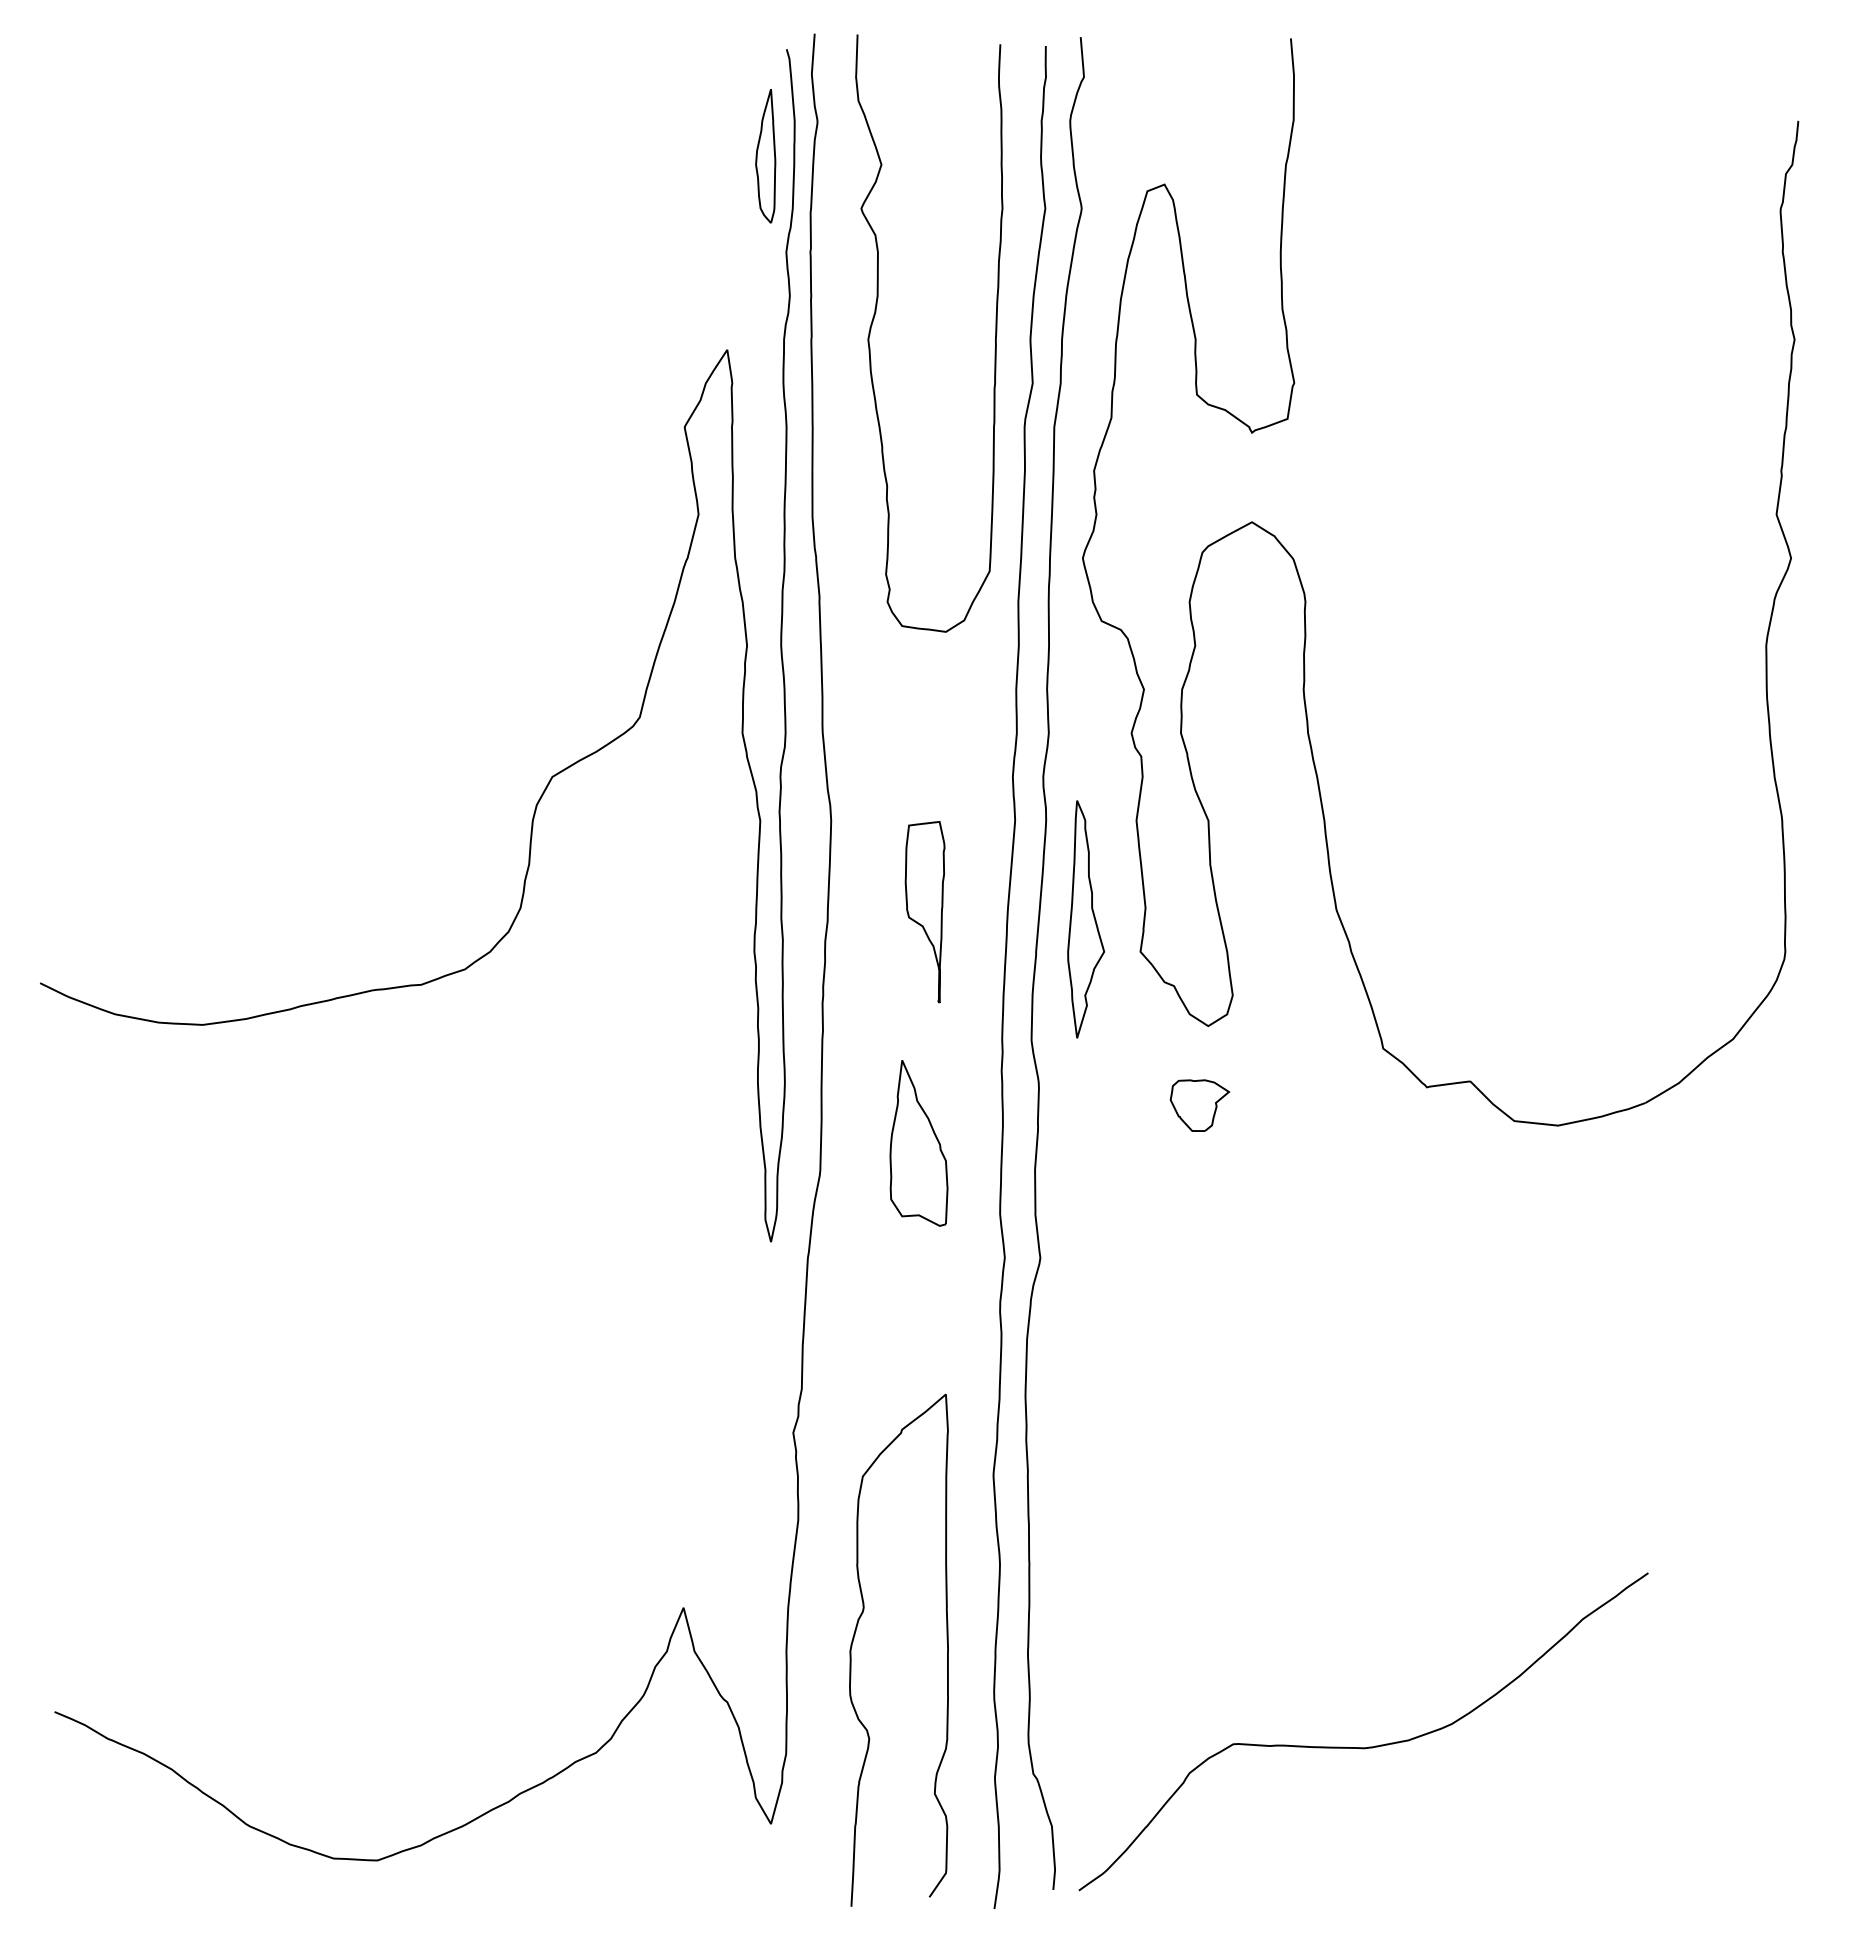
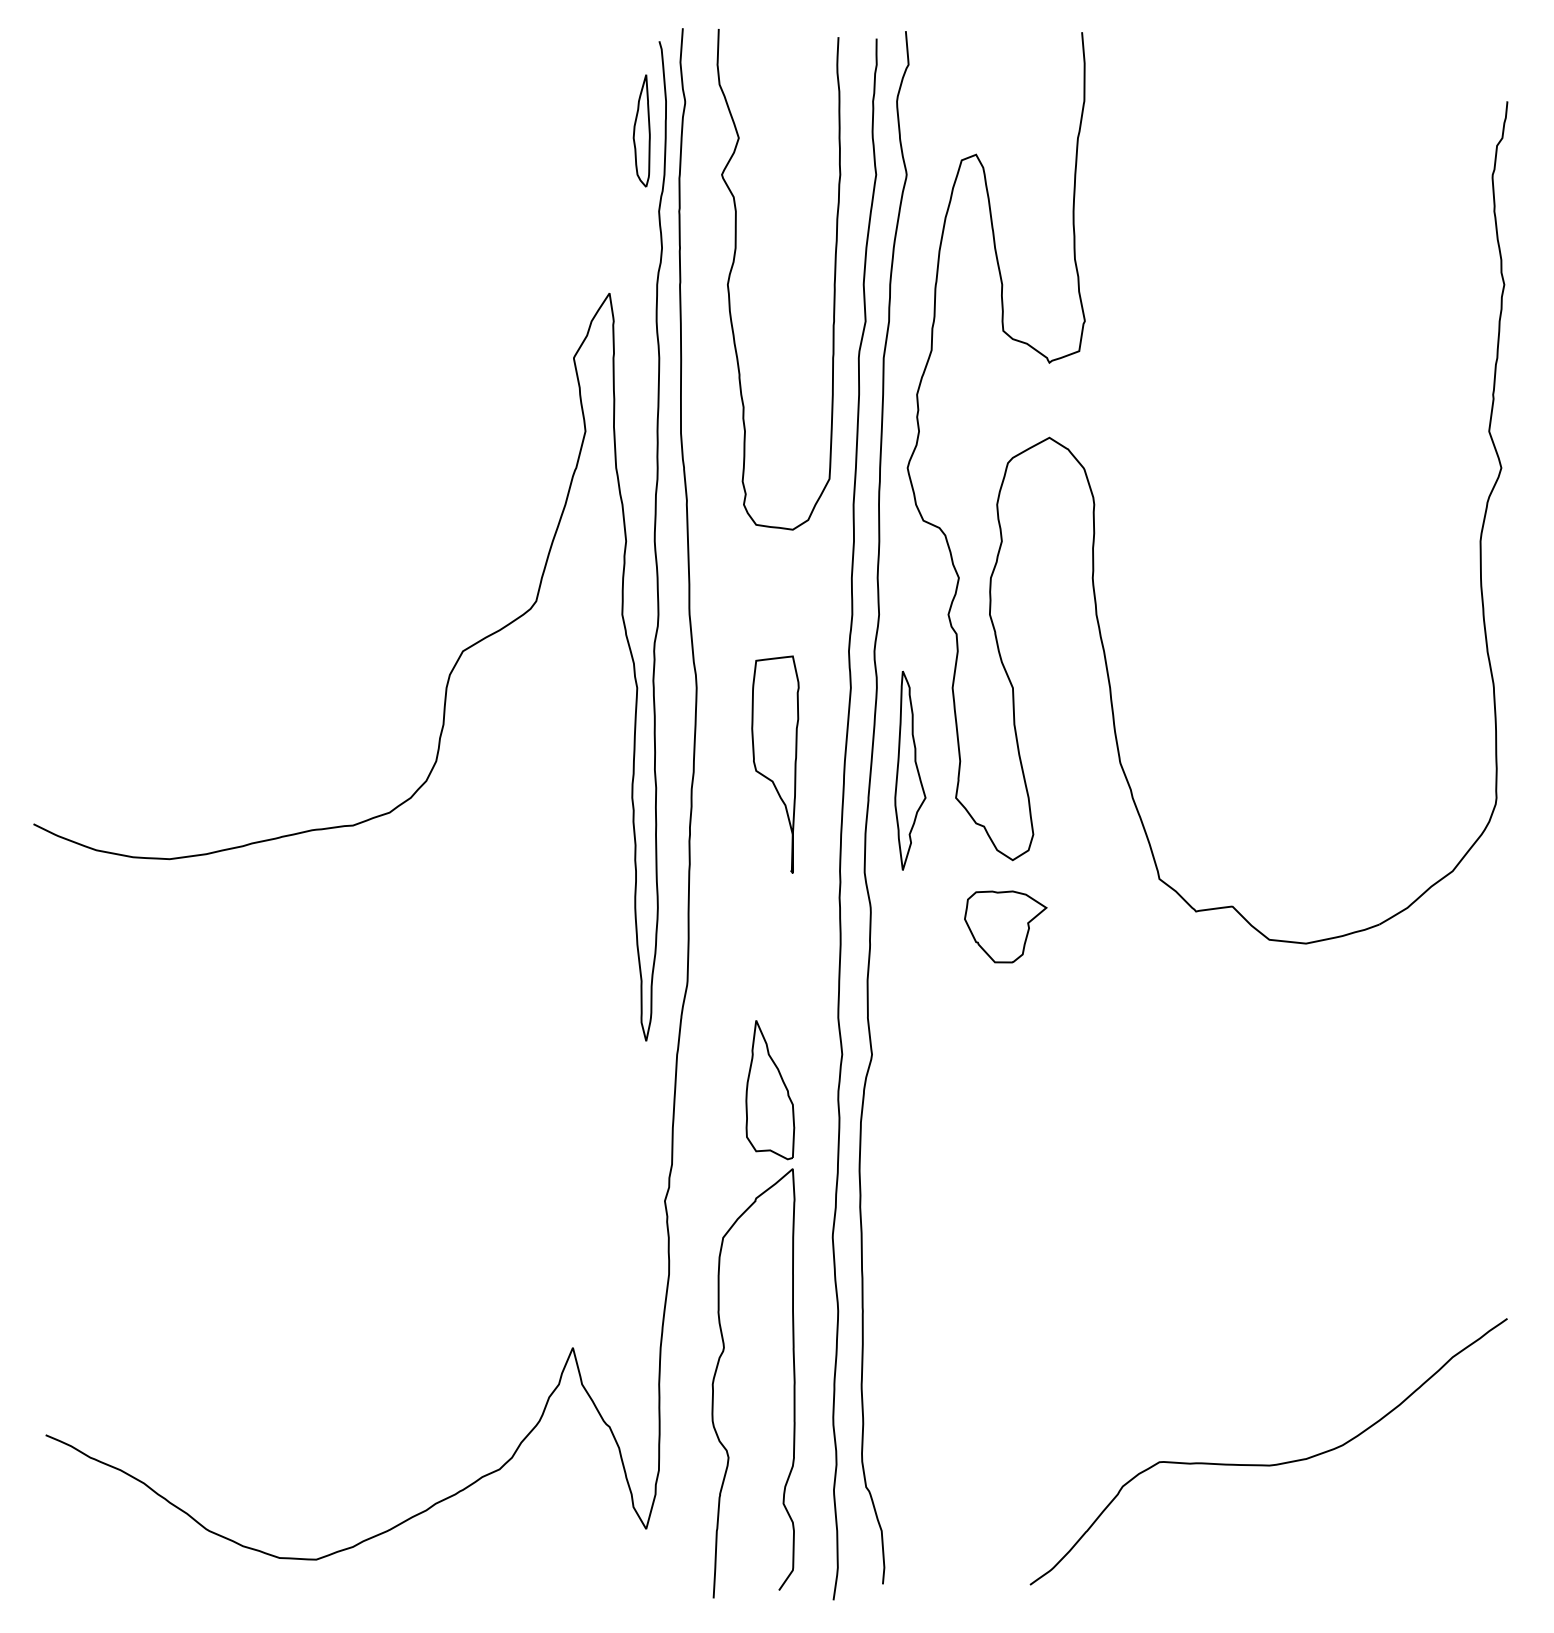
part: (924, 912) -> (774, 764), size x1.43
part: (1199, 1105) -> (1005, 926), size x1.67
part: (918, 1143) -> (769, 1090), moved
curve: (1368, 1746) -> (1272, 1464), moved

